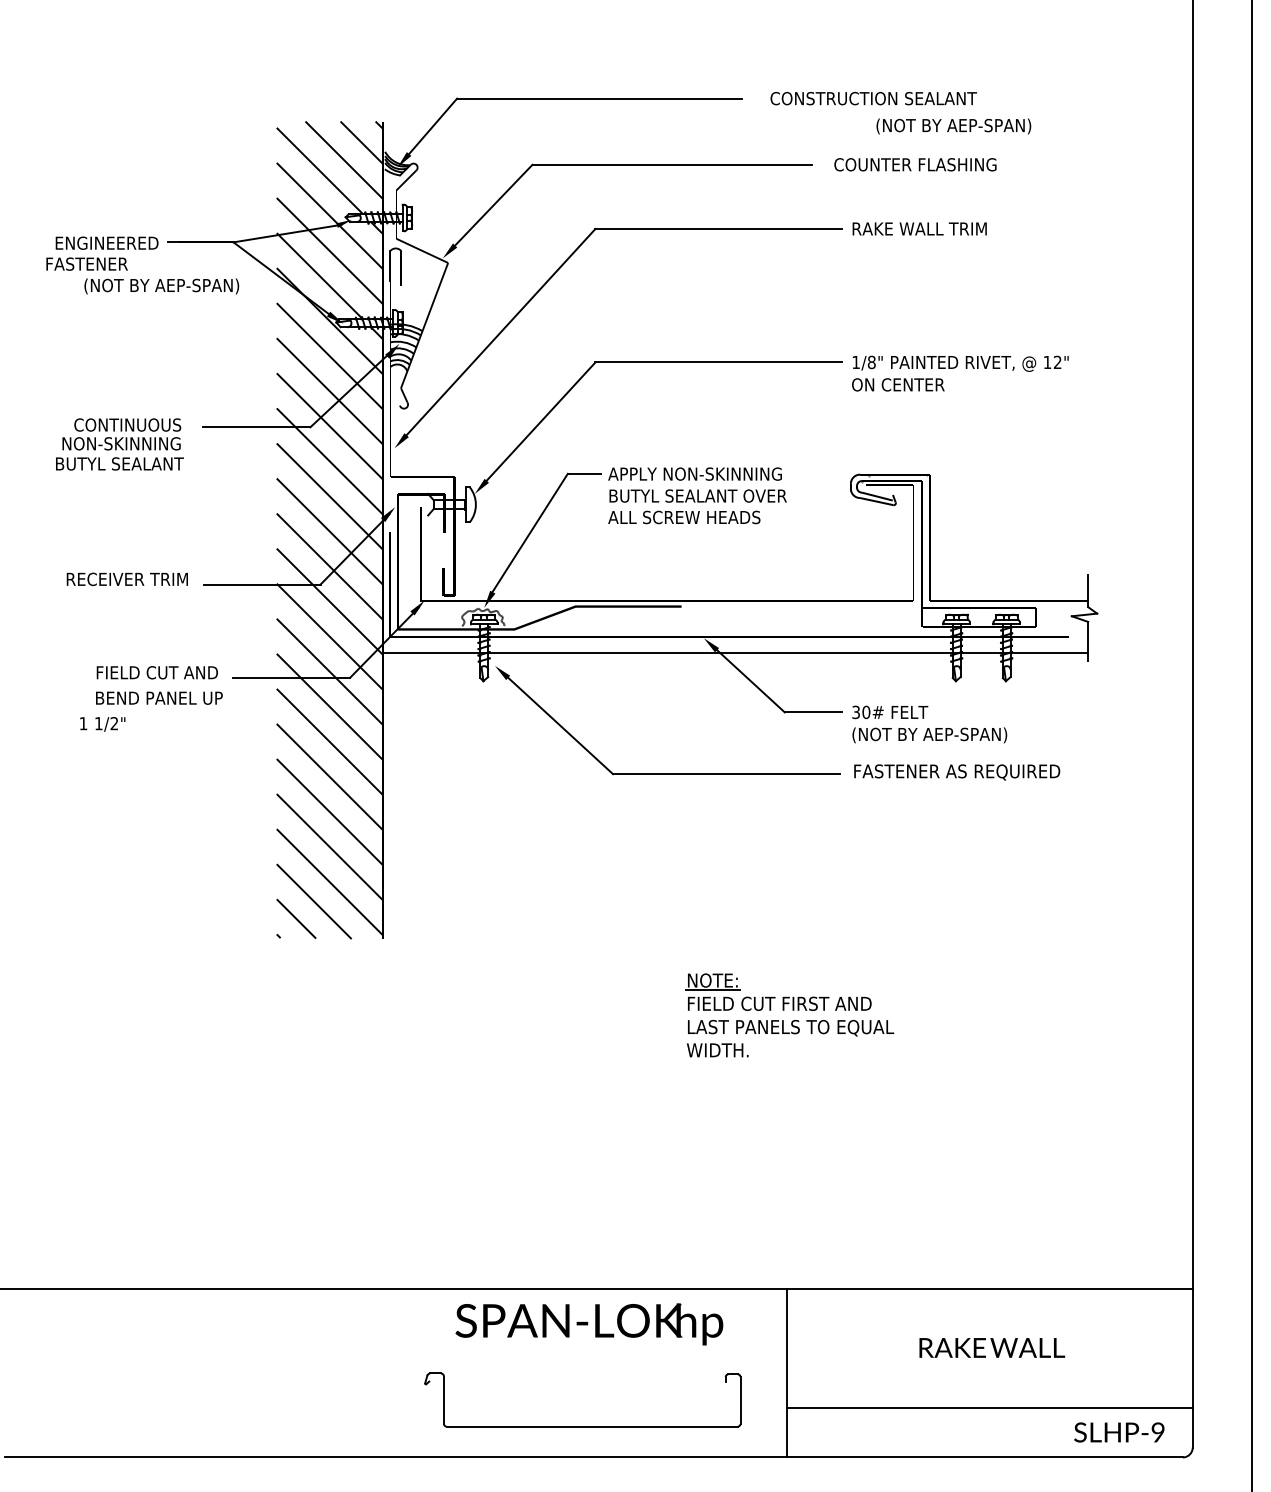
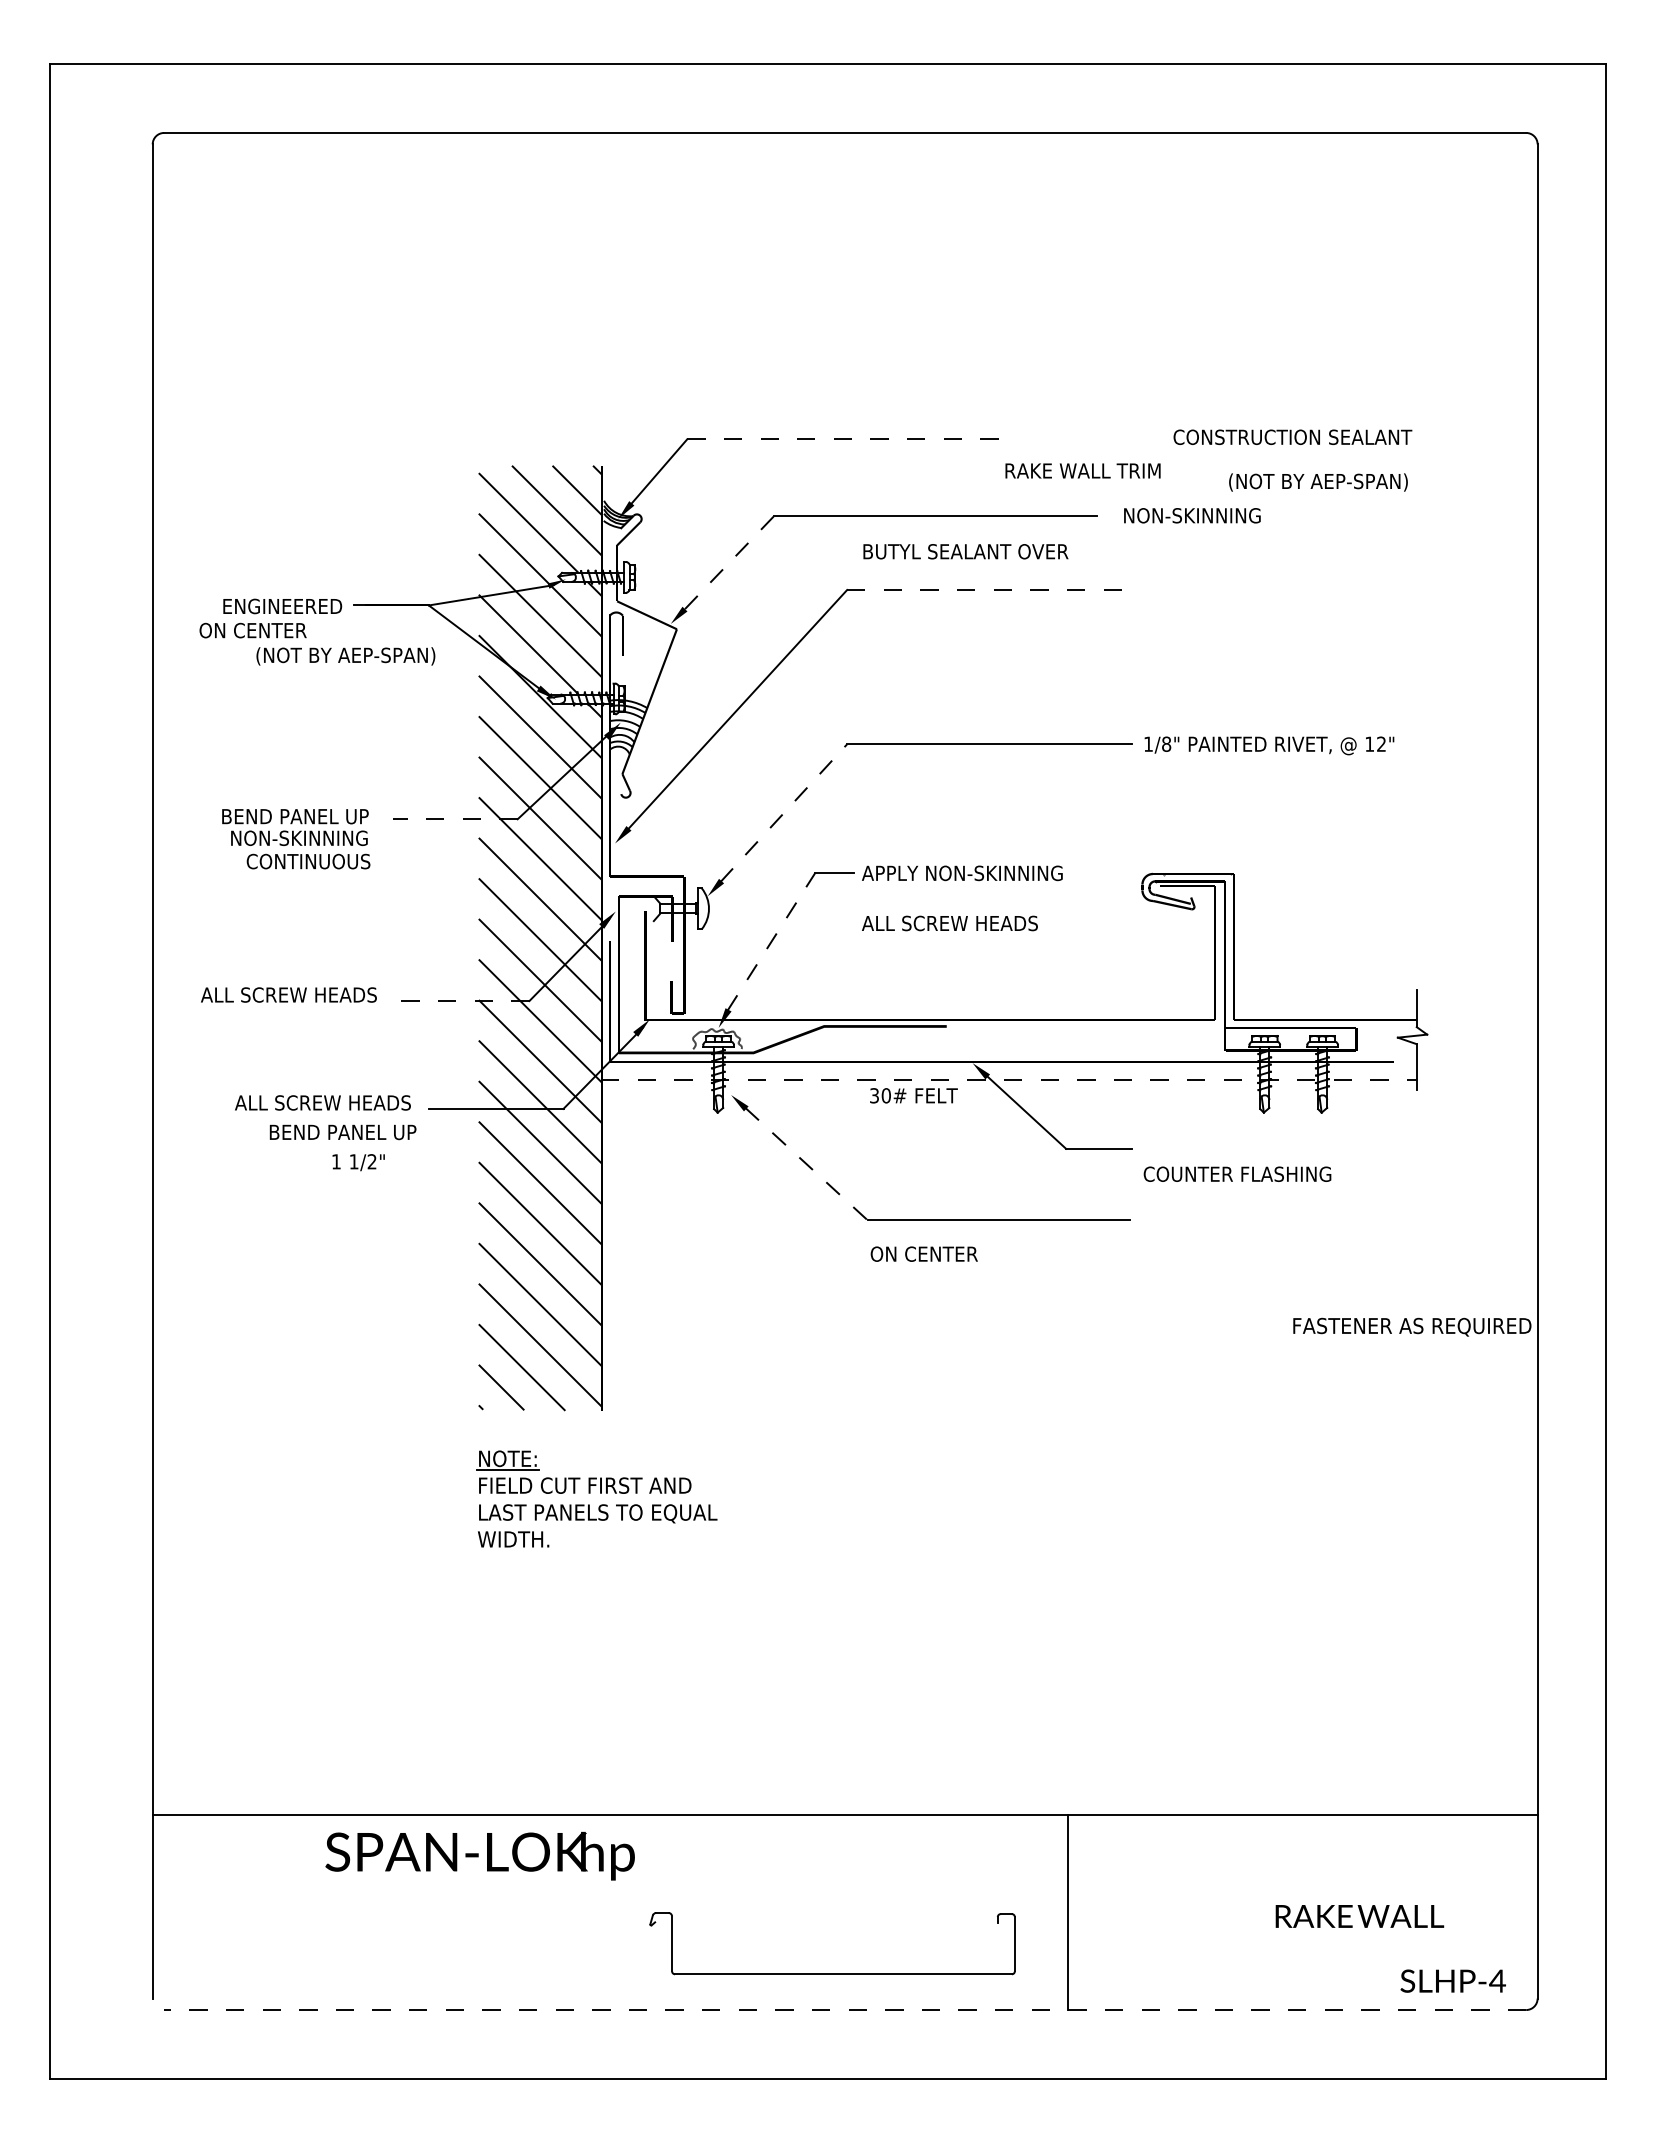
text: (873, 97) -> (1292, 436), moved
line: (600, 98) -> (852, 439), solid -> dashed
text: (953, 126) -> (1318, 482), moved
text: (914, 164) -> (1216, 515), COUNTER FLASHING -> NON-SKINNING
line: (493, 205) -> (729, 562), solid -> dashed
line: (718, 228) -> (989, 589), solid -> dashed
text: (919, 228) -> (1082, 470), moved
text: (70, 264) -> (240, 630), FASTENER -> ON CENTER
text: (897, 384) -> (923, 1253), moved
line: (540, 422) -> (783, 813), solid -> dashed
text: (118, 424) -> (295, 816), CONTINUOUS -> BEND PANEL UP
line: (255, 427) -> (454, 819), solid -> dashed
text: (119, 463) -> (297, 861), BUTYL SEALANT -> CONTINUOUS
text: (697, 495) -> (965, 551), moved
line: (529, 533) -> (771, 941), solid -> dashed
text: (112, 578) -> (288, 994), RECEIVER TRIM -> ALL SCREW HEADS
line: (262, 584) -> (462, 1001), solid -> dashed
line: (735, 653) -> (1009, 1080), solid -> dashed
text: (141, 672) -> (322, 1102), FIELD CUT AND -> ALL SCREW HEADS
text: (889, 712) -> (913, 1095), moved
text: (102, 724) -> (358, 1162), moved
line: (560, 725) -> (806, 1164), solid -> dashed
text: (933, 735) -> (1237, 1175), (NOT BY AEP-SPAN) -> COUNTER FLASHING
text: (957, 771) -> (1412, 1326), moved
part: (792, 1010) -> (600, 1493), moved
text: (588, 1323) -> (479, 1855), moved
text: (991, 1347) -> (1359, 1916), moved
line: (989, 1407) -> (1302, 1952), removed
text: (1158, 1431) -> (1497, 1980), SLHP-9 -> SLHP-4
line: (593, 1457) -> (844, 2010), solid -> dashed

